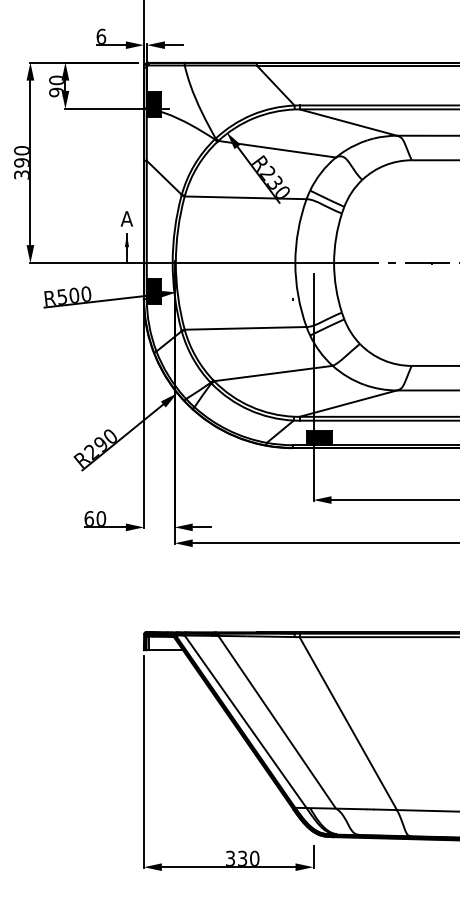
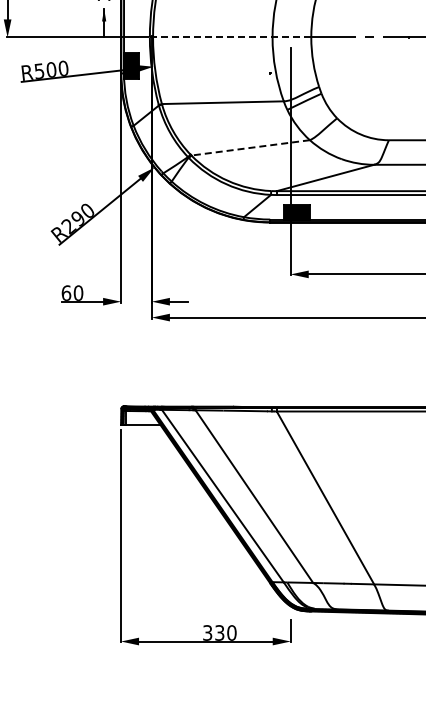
line: (253, 263) -> (230, 37), solid -> dashed
line: (273, 373) -> (250, 147), solid -> dashed

